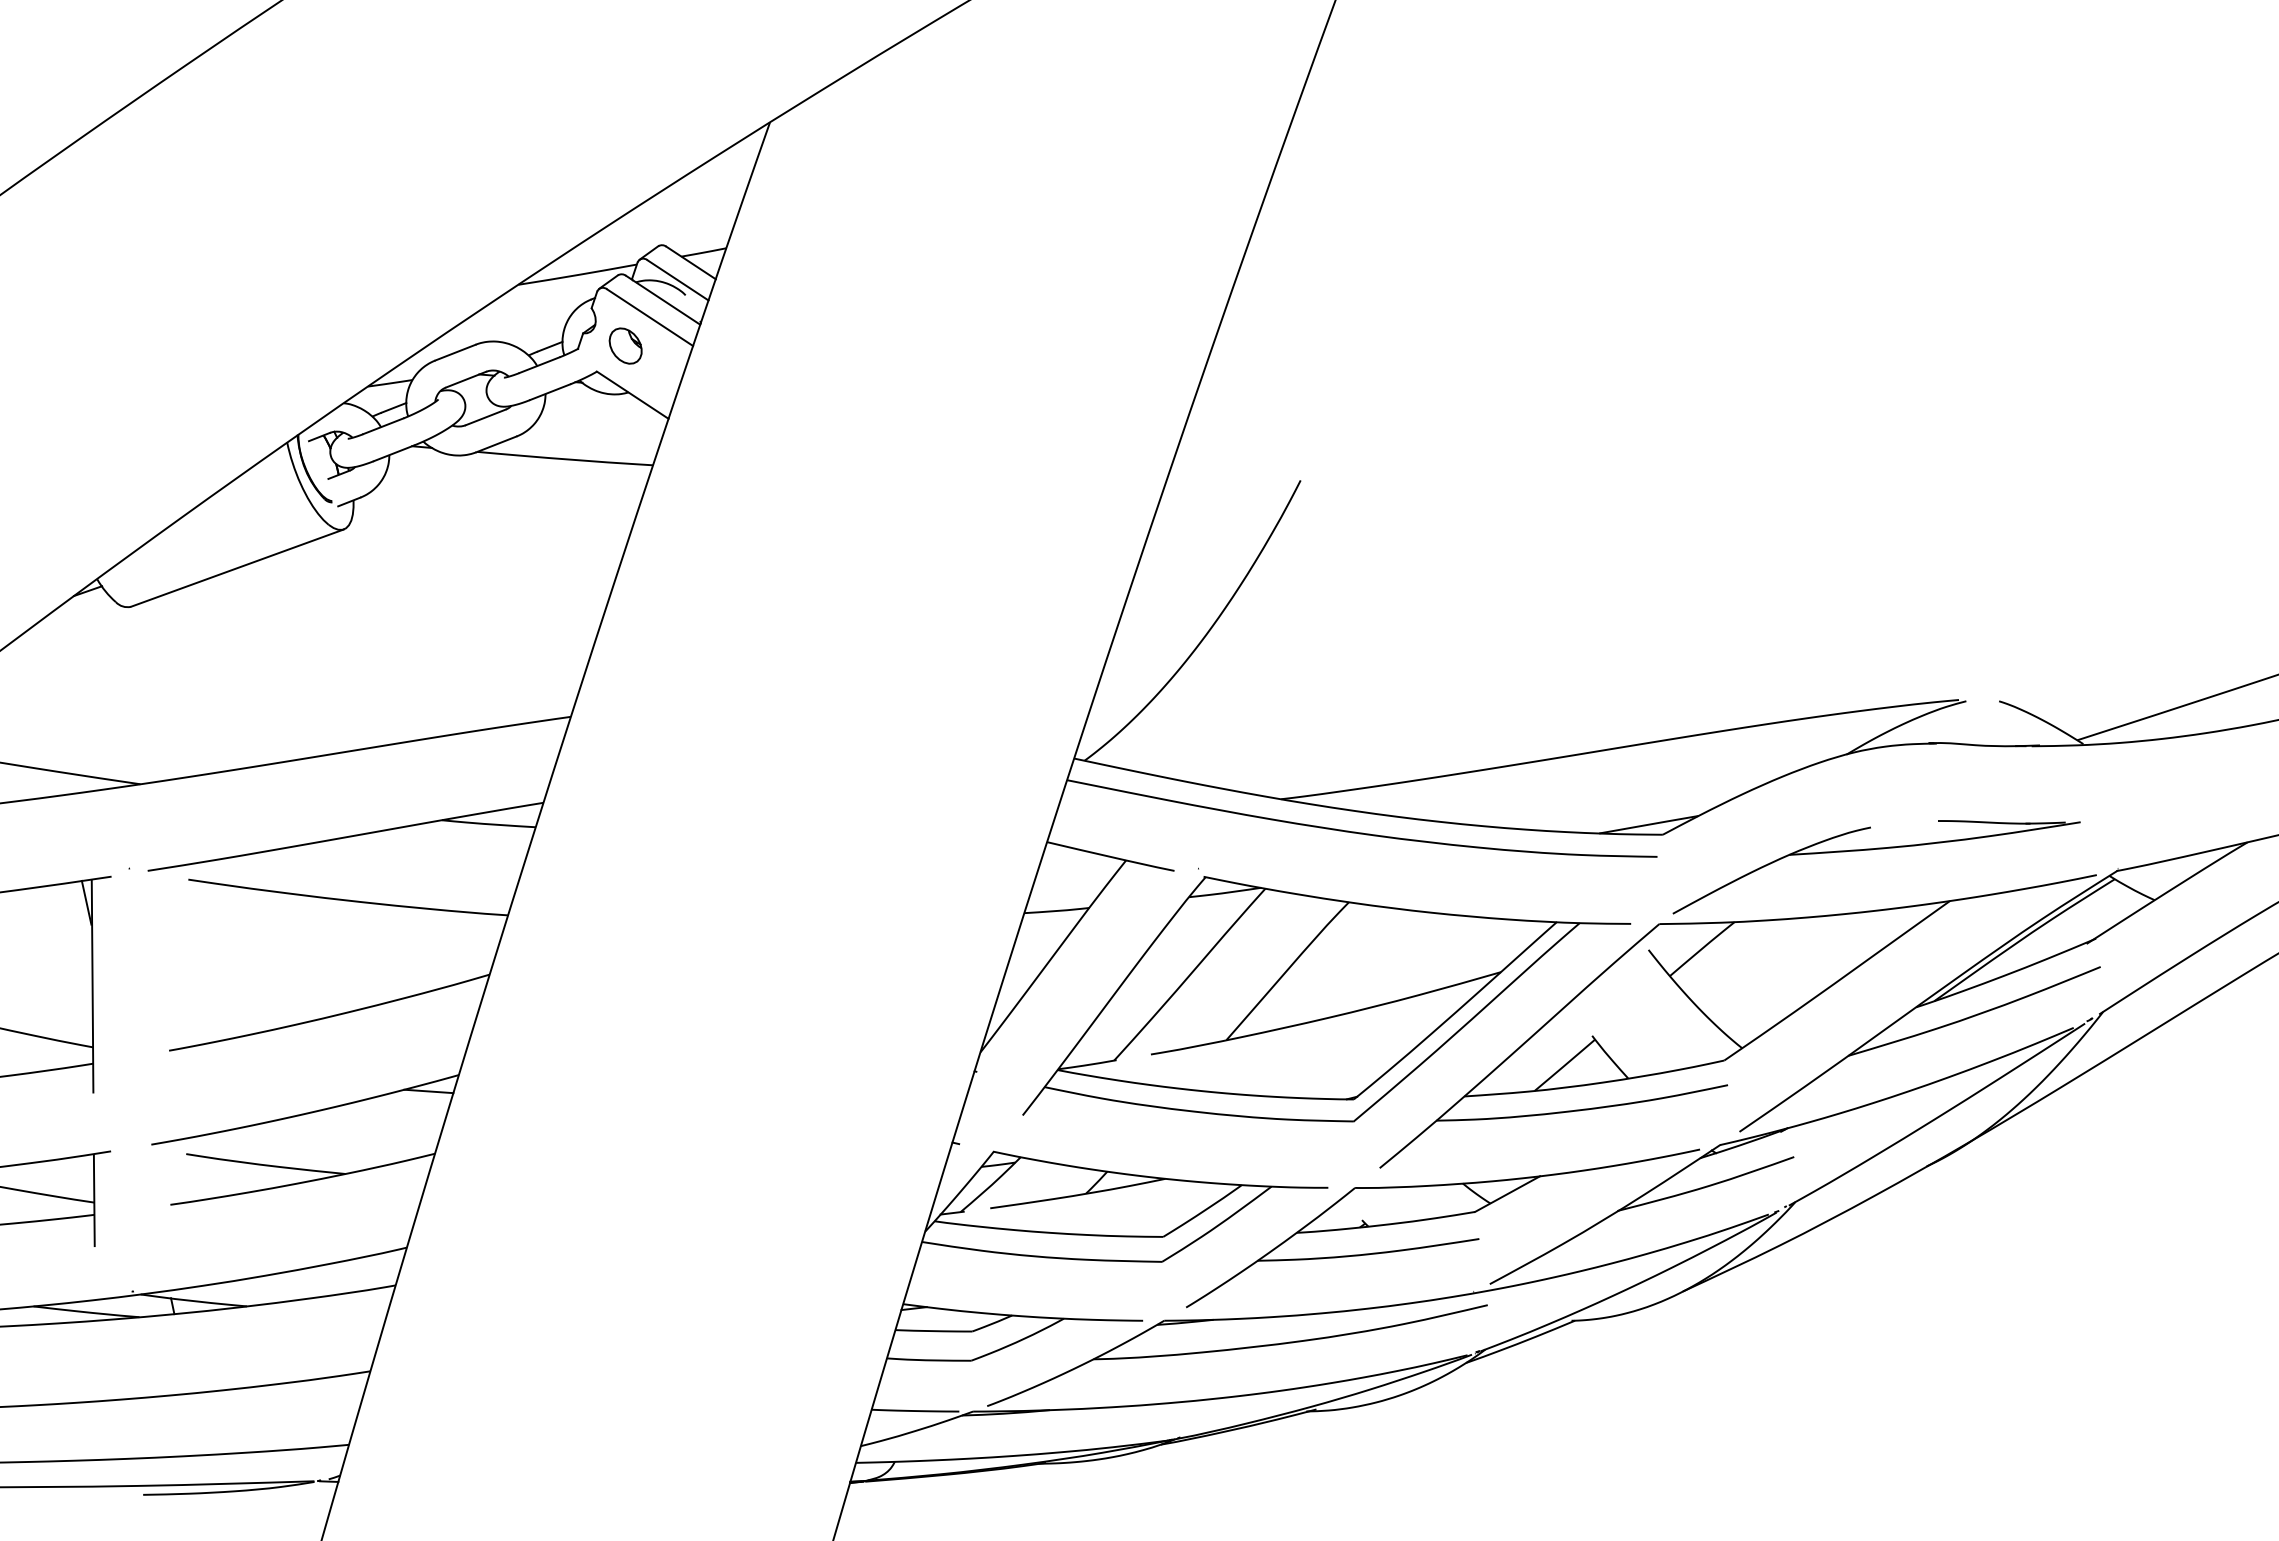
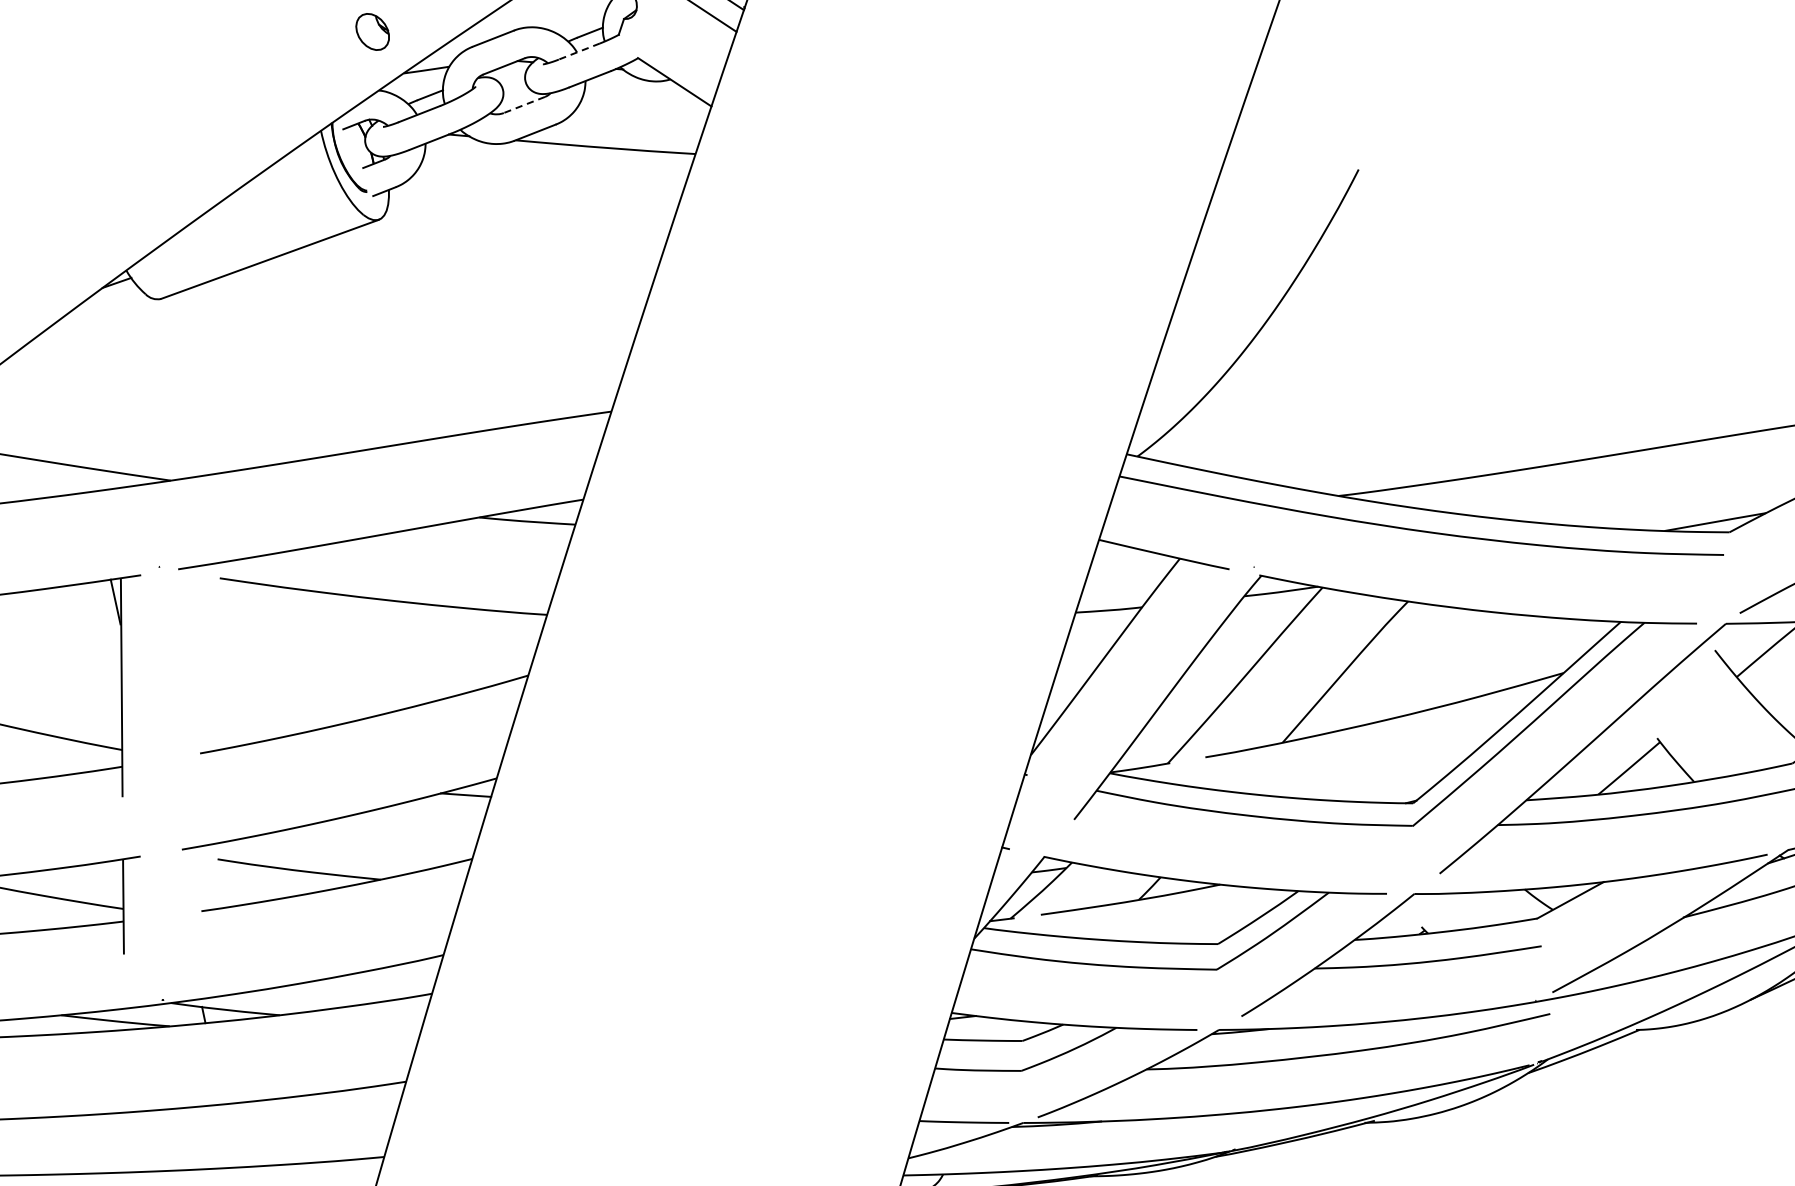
part: (625, 345) -> (372, 31), moved
line: (539, 365) -> (579, 51), solid -> dashed
line: (485, 417) -> (524, 105), solid -> dashed

